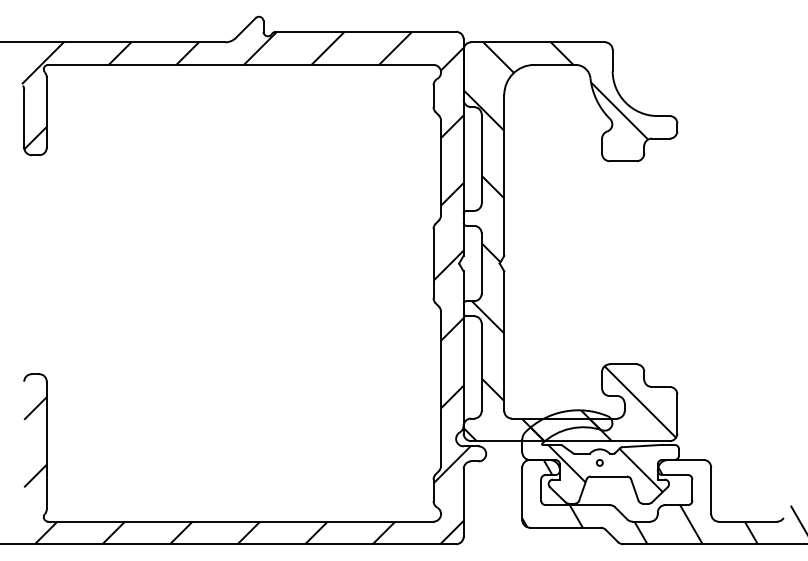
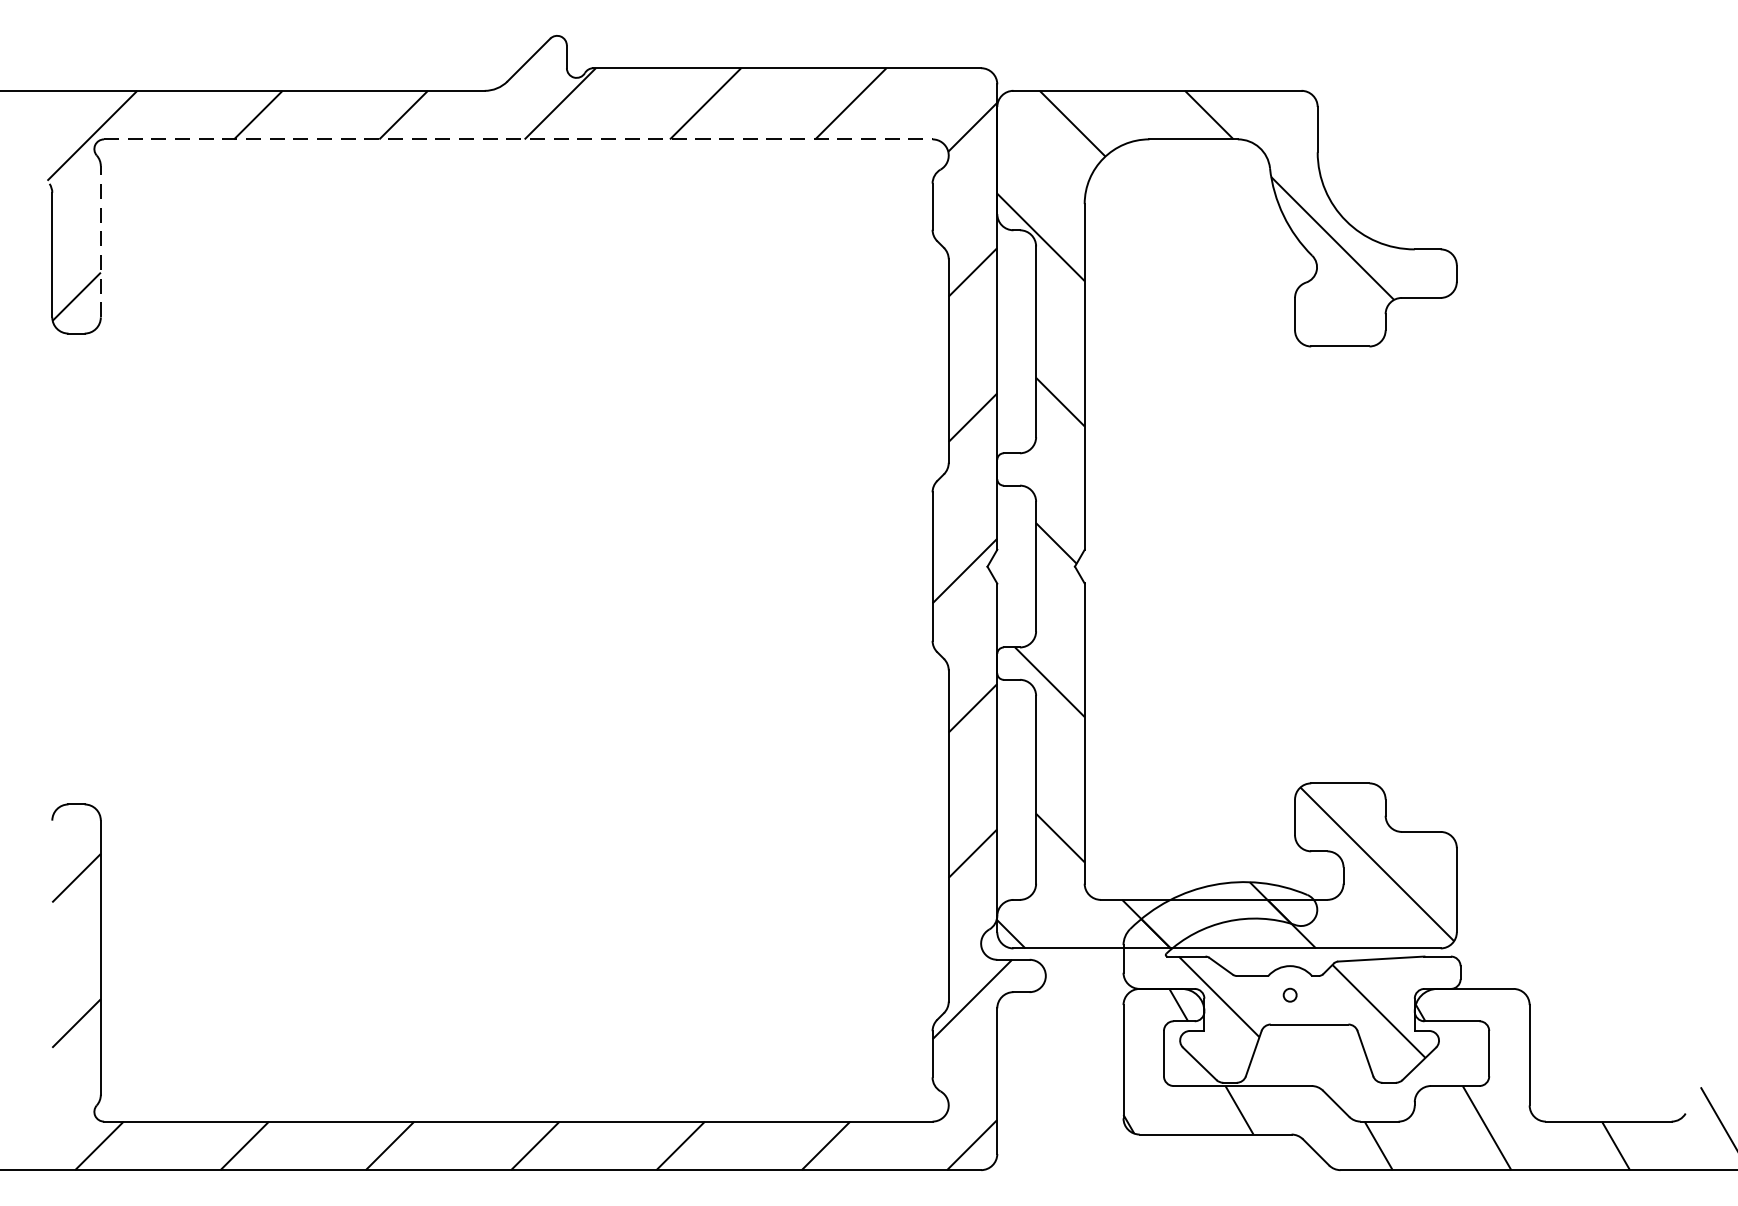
line: (240, 64) -> (517, 138), solid -> dashed
line: (46, 112) -> (100, 241), solid -> dashed

